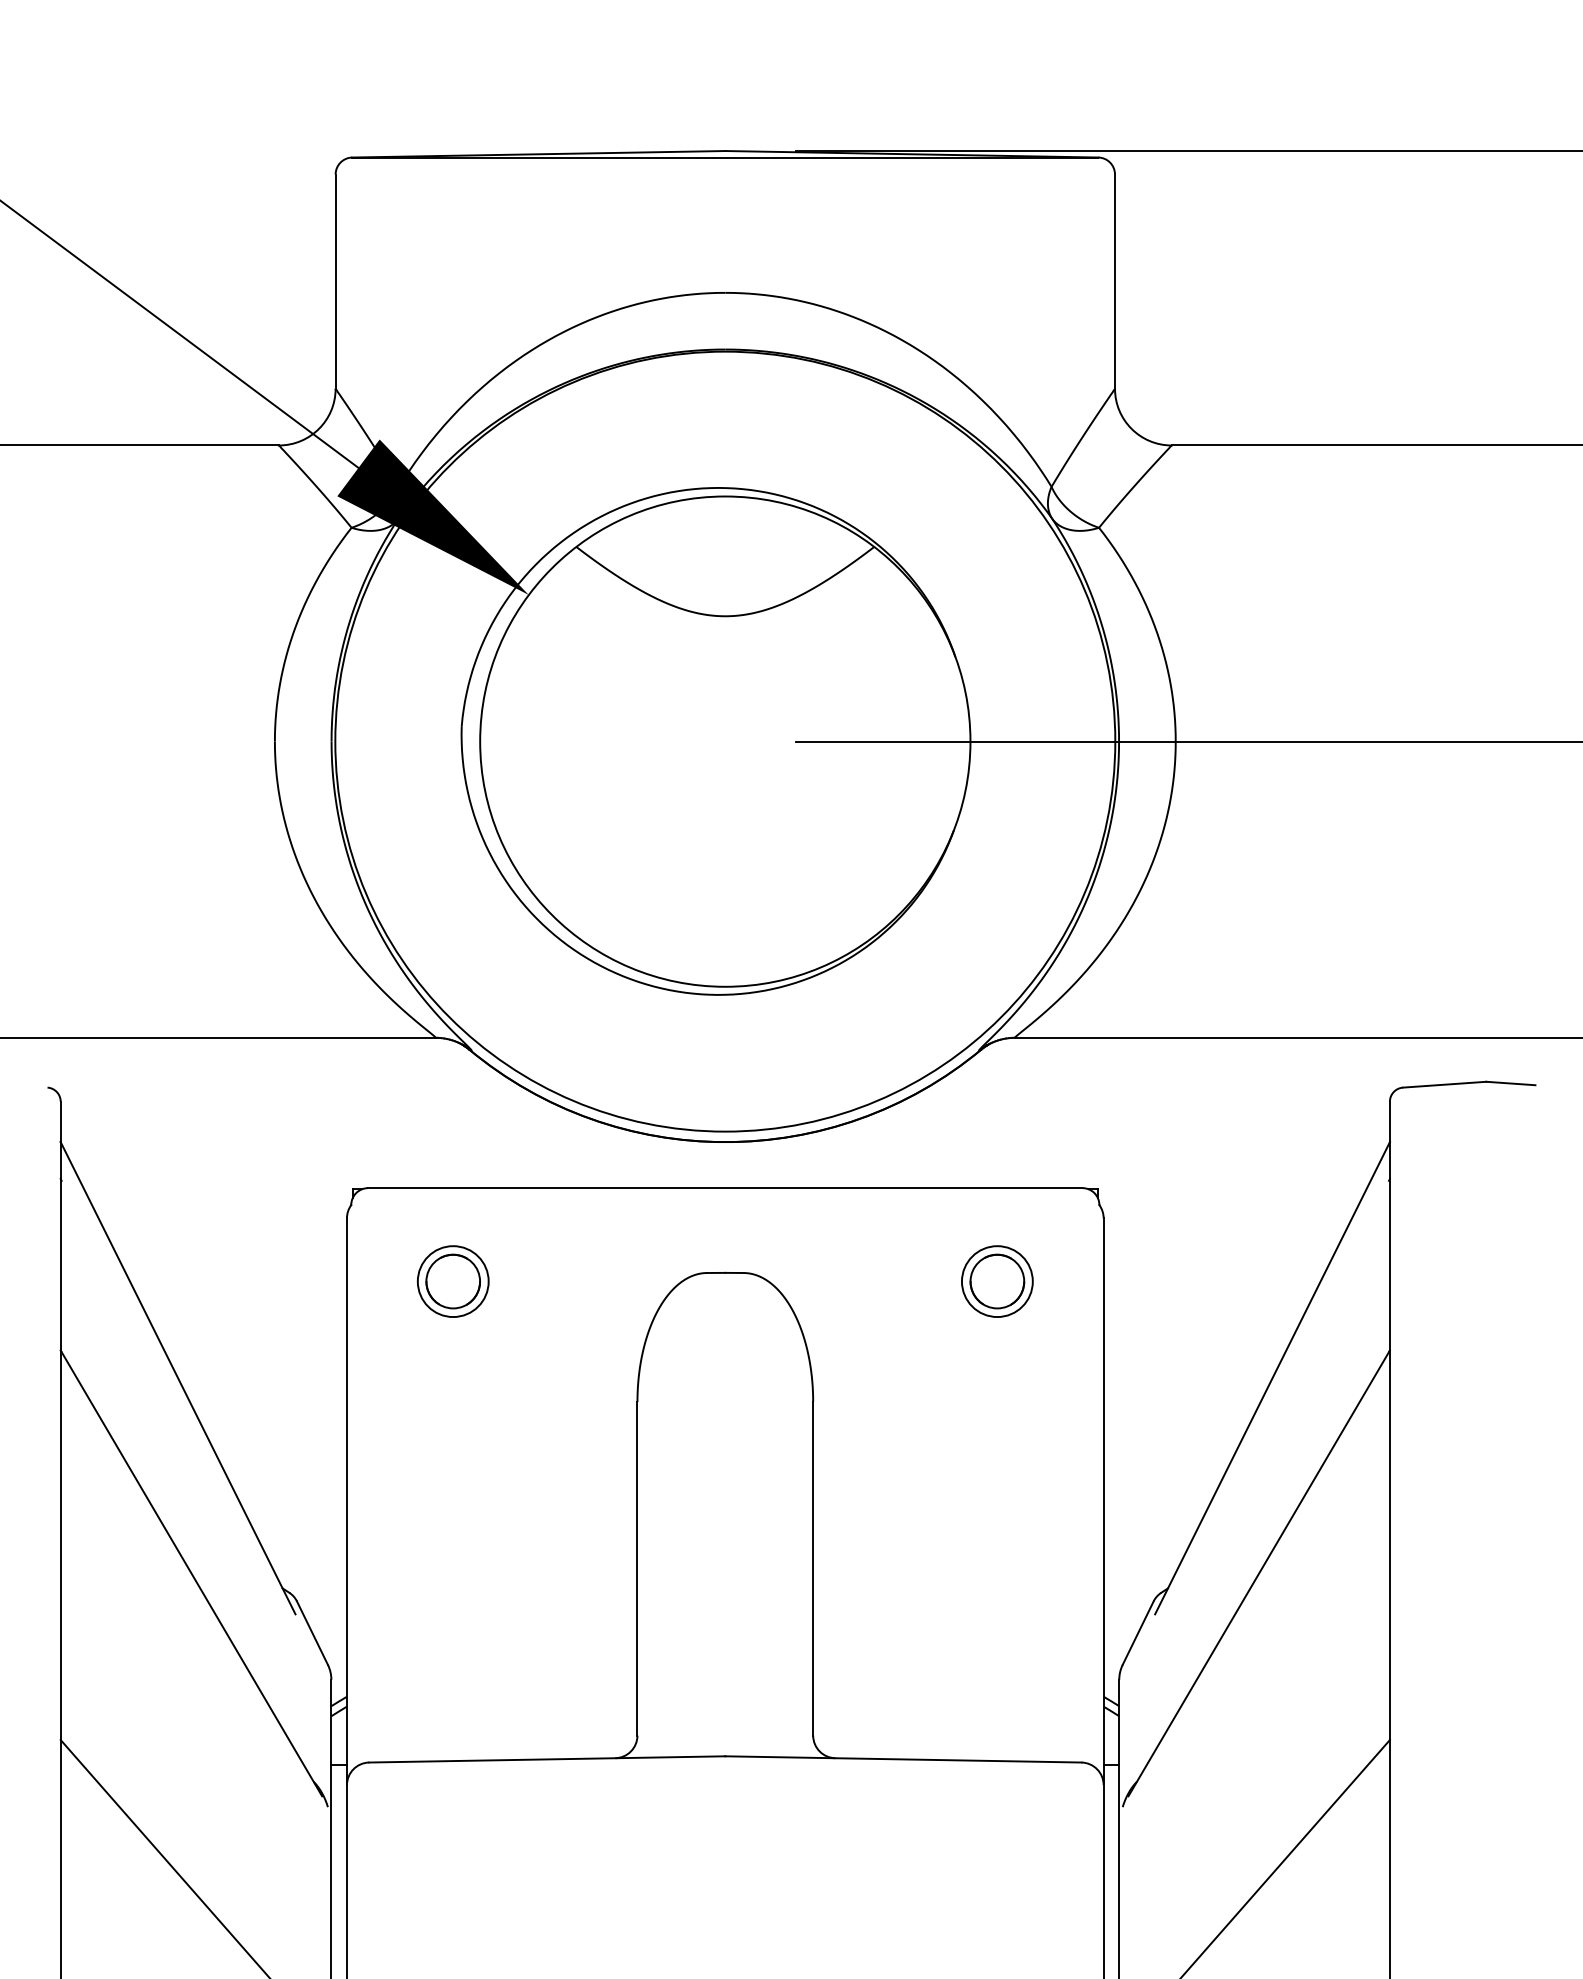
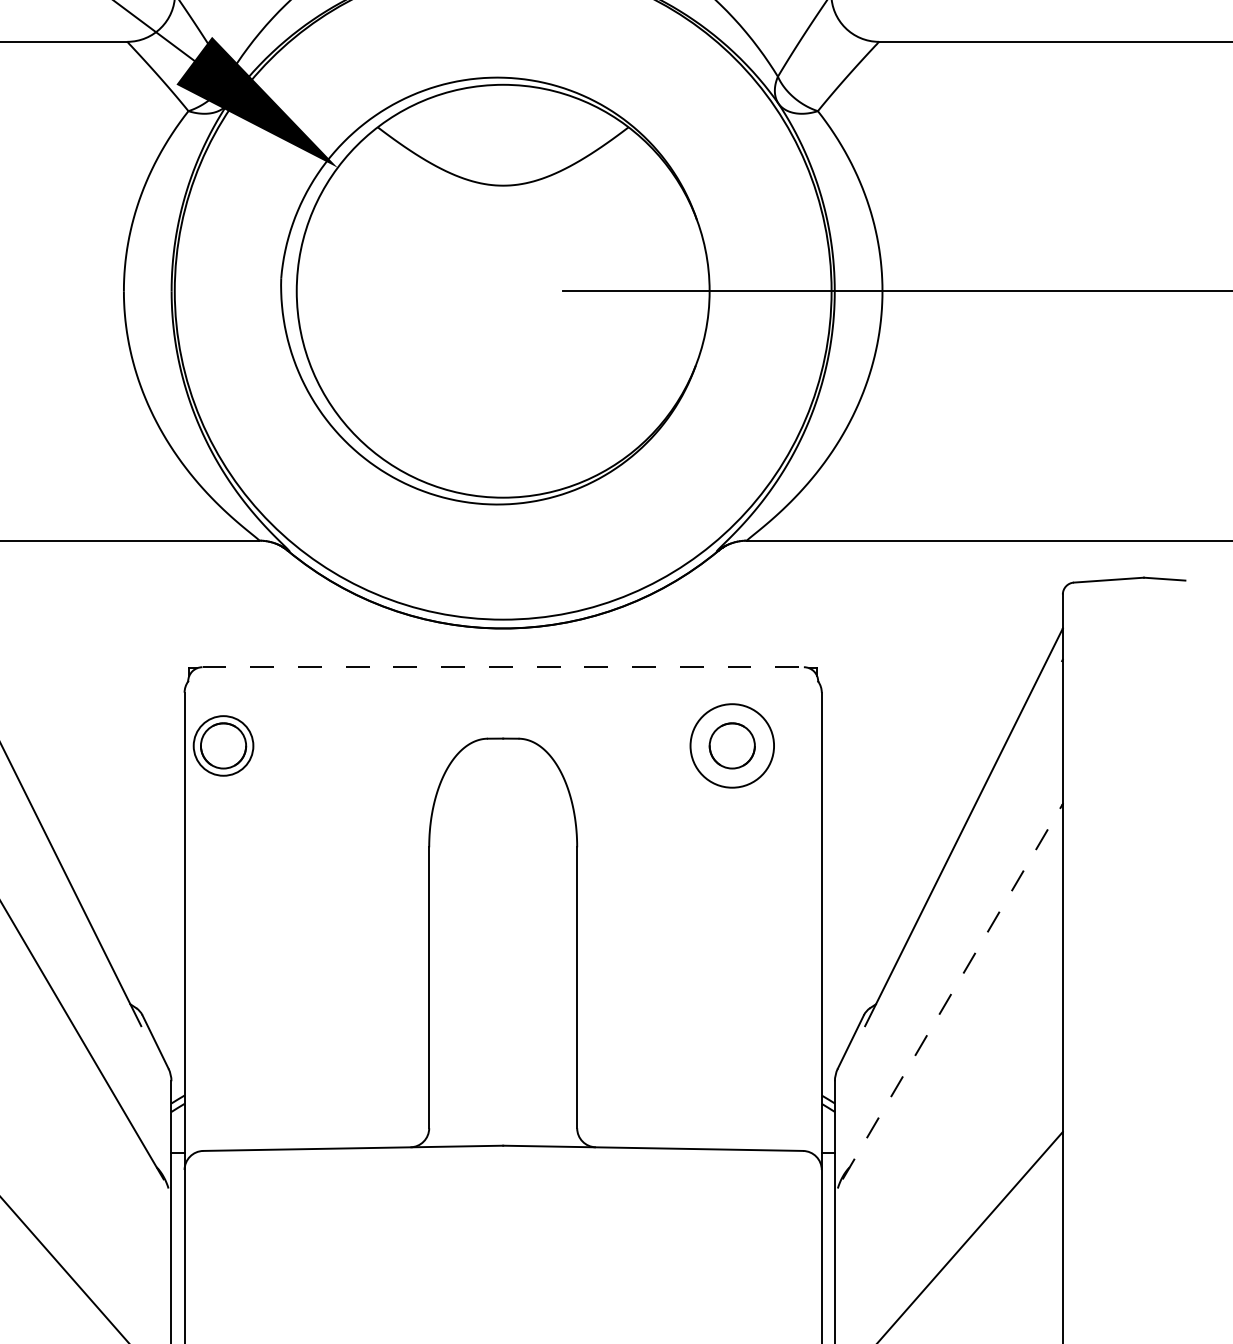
line: (725, 1188) -> (503, 667), solid -> dashed
part: (452, 1281) -> (222, 745), moved
circle: (996, 1281) -> (731, 745), size x1.4
line: (1258, 1573) -> (952, 991), solid -> dashed

